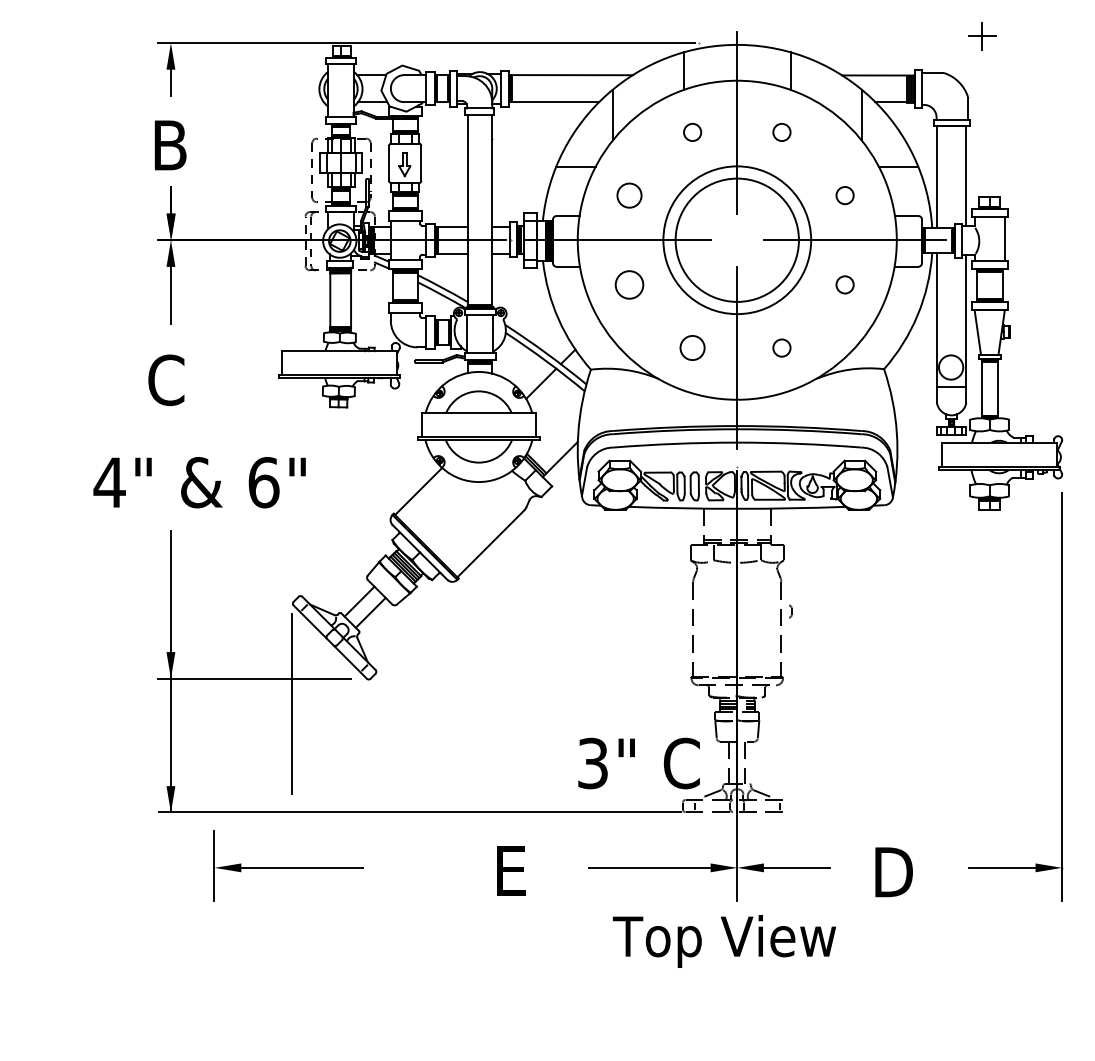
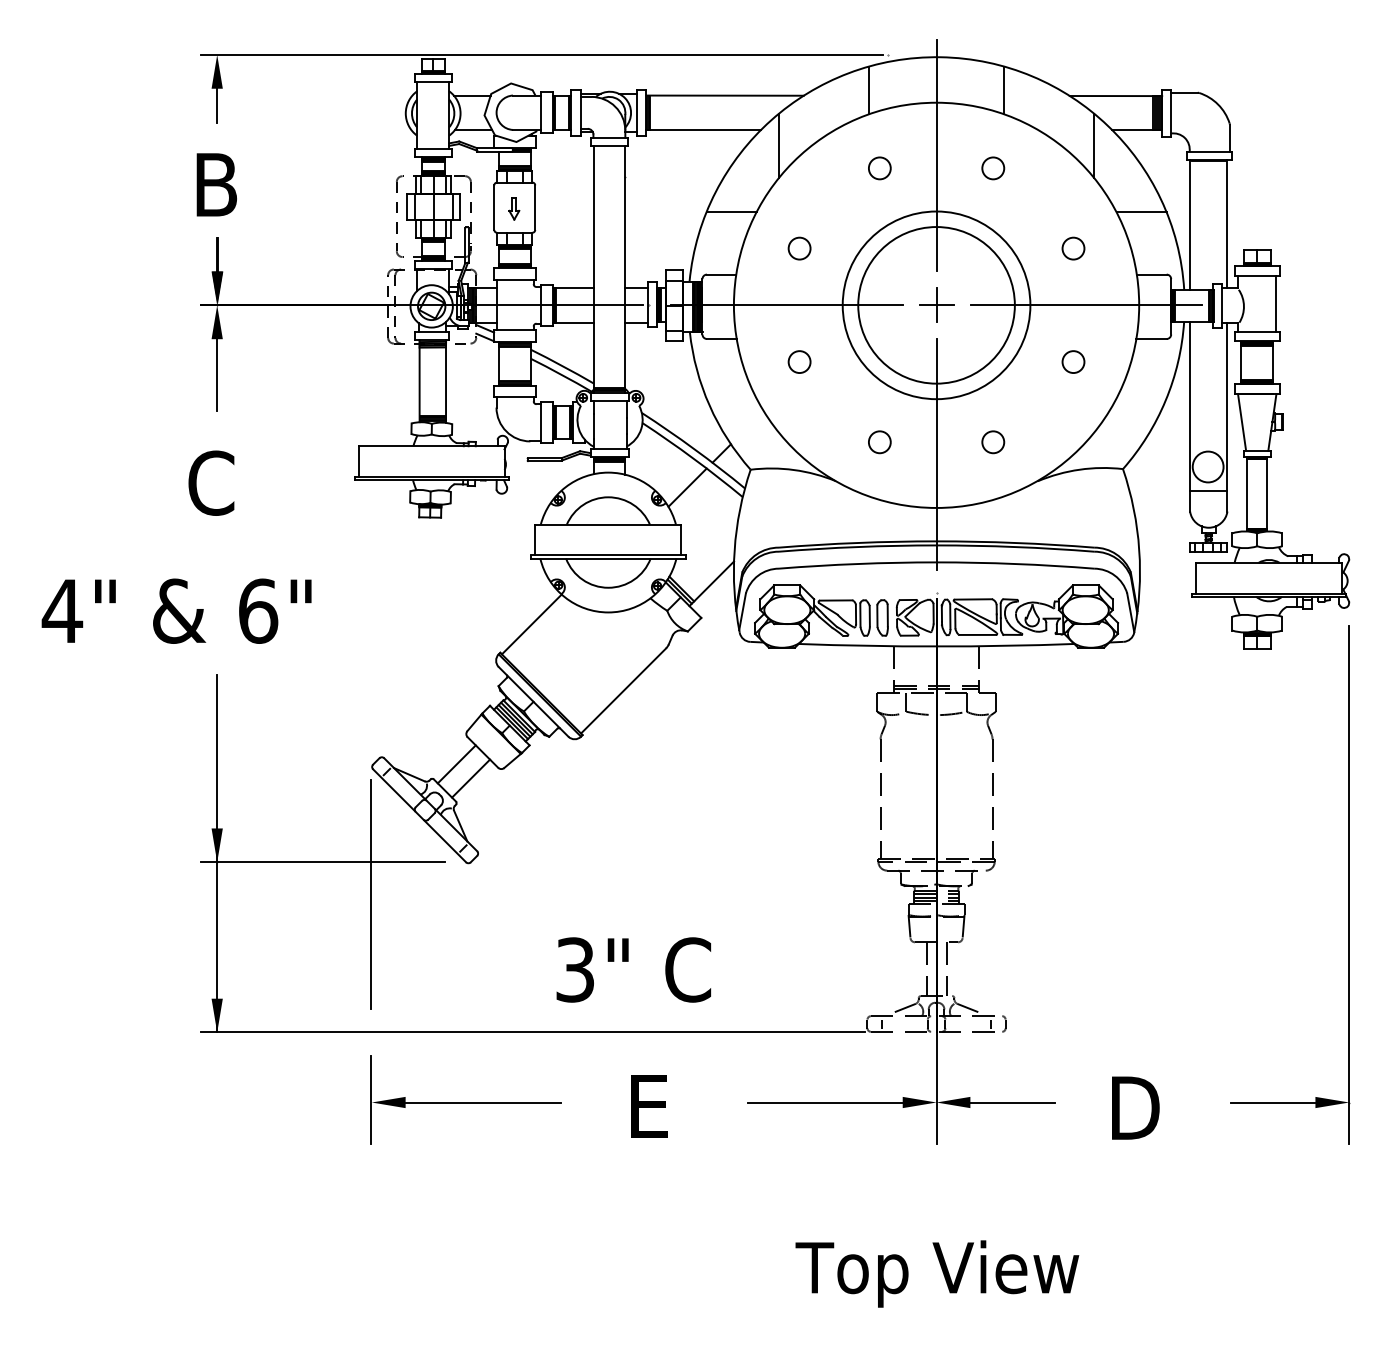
part: (982, 35) -> (936, 304), moved
part: (404, 164) -> (514, 208), size x0.71
circle: (629, 195) -> (799, 248), size x0.71
circle: (629, 284) -> (799, 361), size x0.62
circle: (692, 348) -> (879, 442), size x0.71
text: (199, 482) -> (176, 610), moved
part: (790, 611) -> (1004, 1023), moved
text: (638, 763) -> (633, 969), moved
part: (288, 865) -> (465, 1099), moved
text: (724, 941) -> (937, 1273), moved

